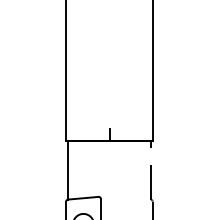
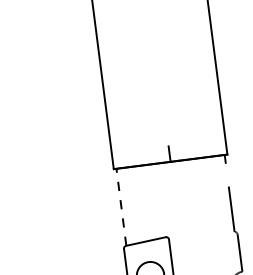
line: (68, 169) -> (121, 206), solid -> dashed

